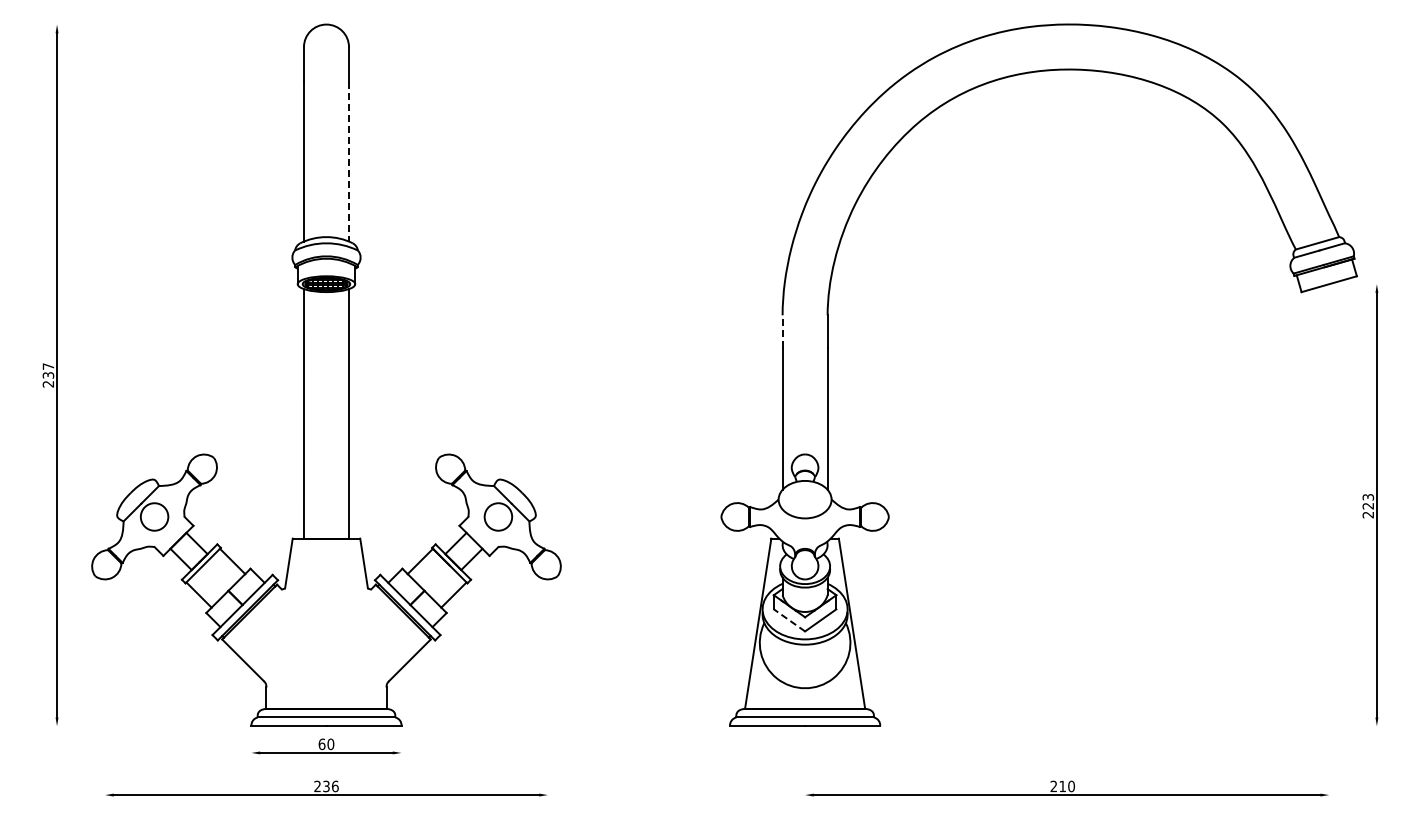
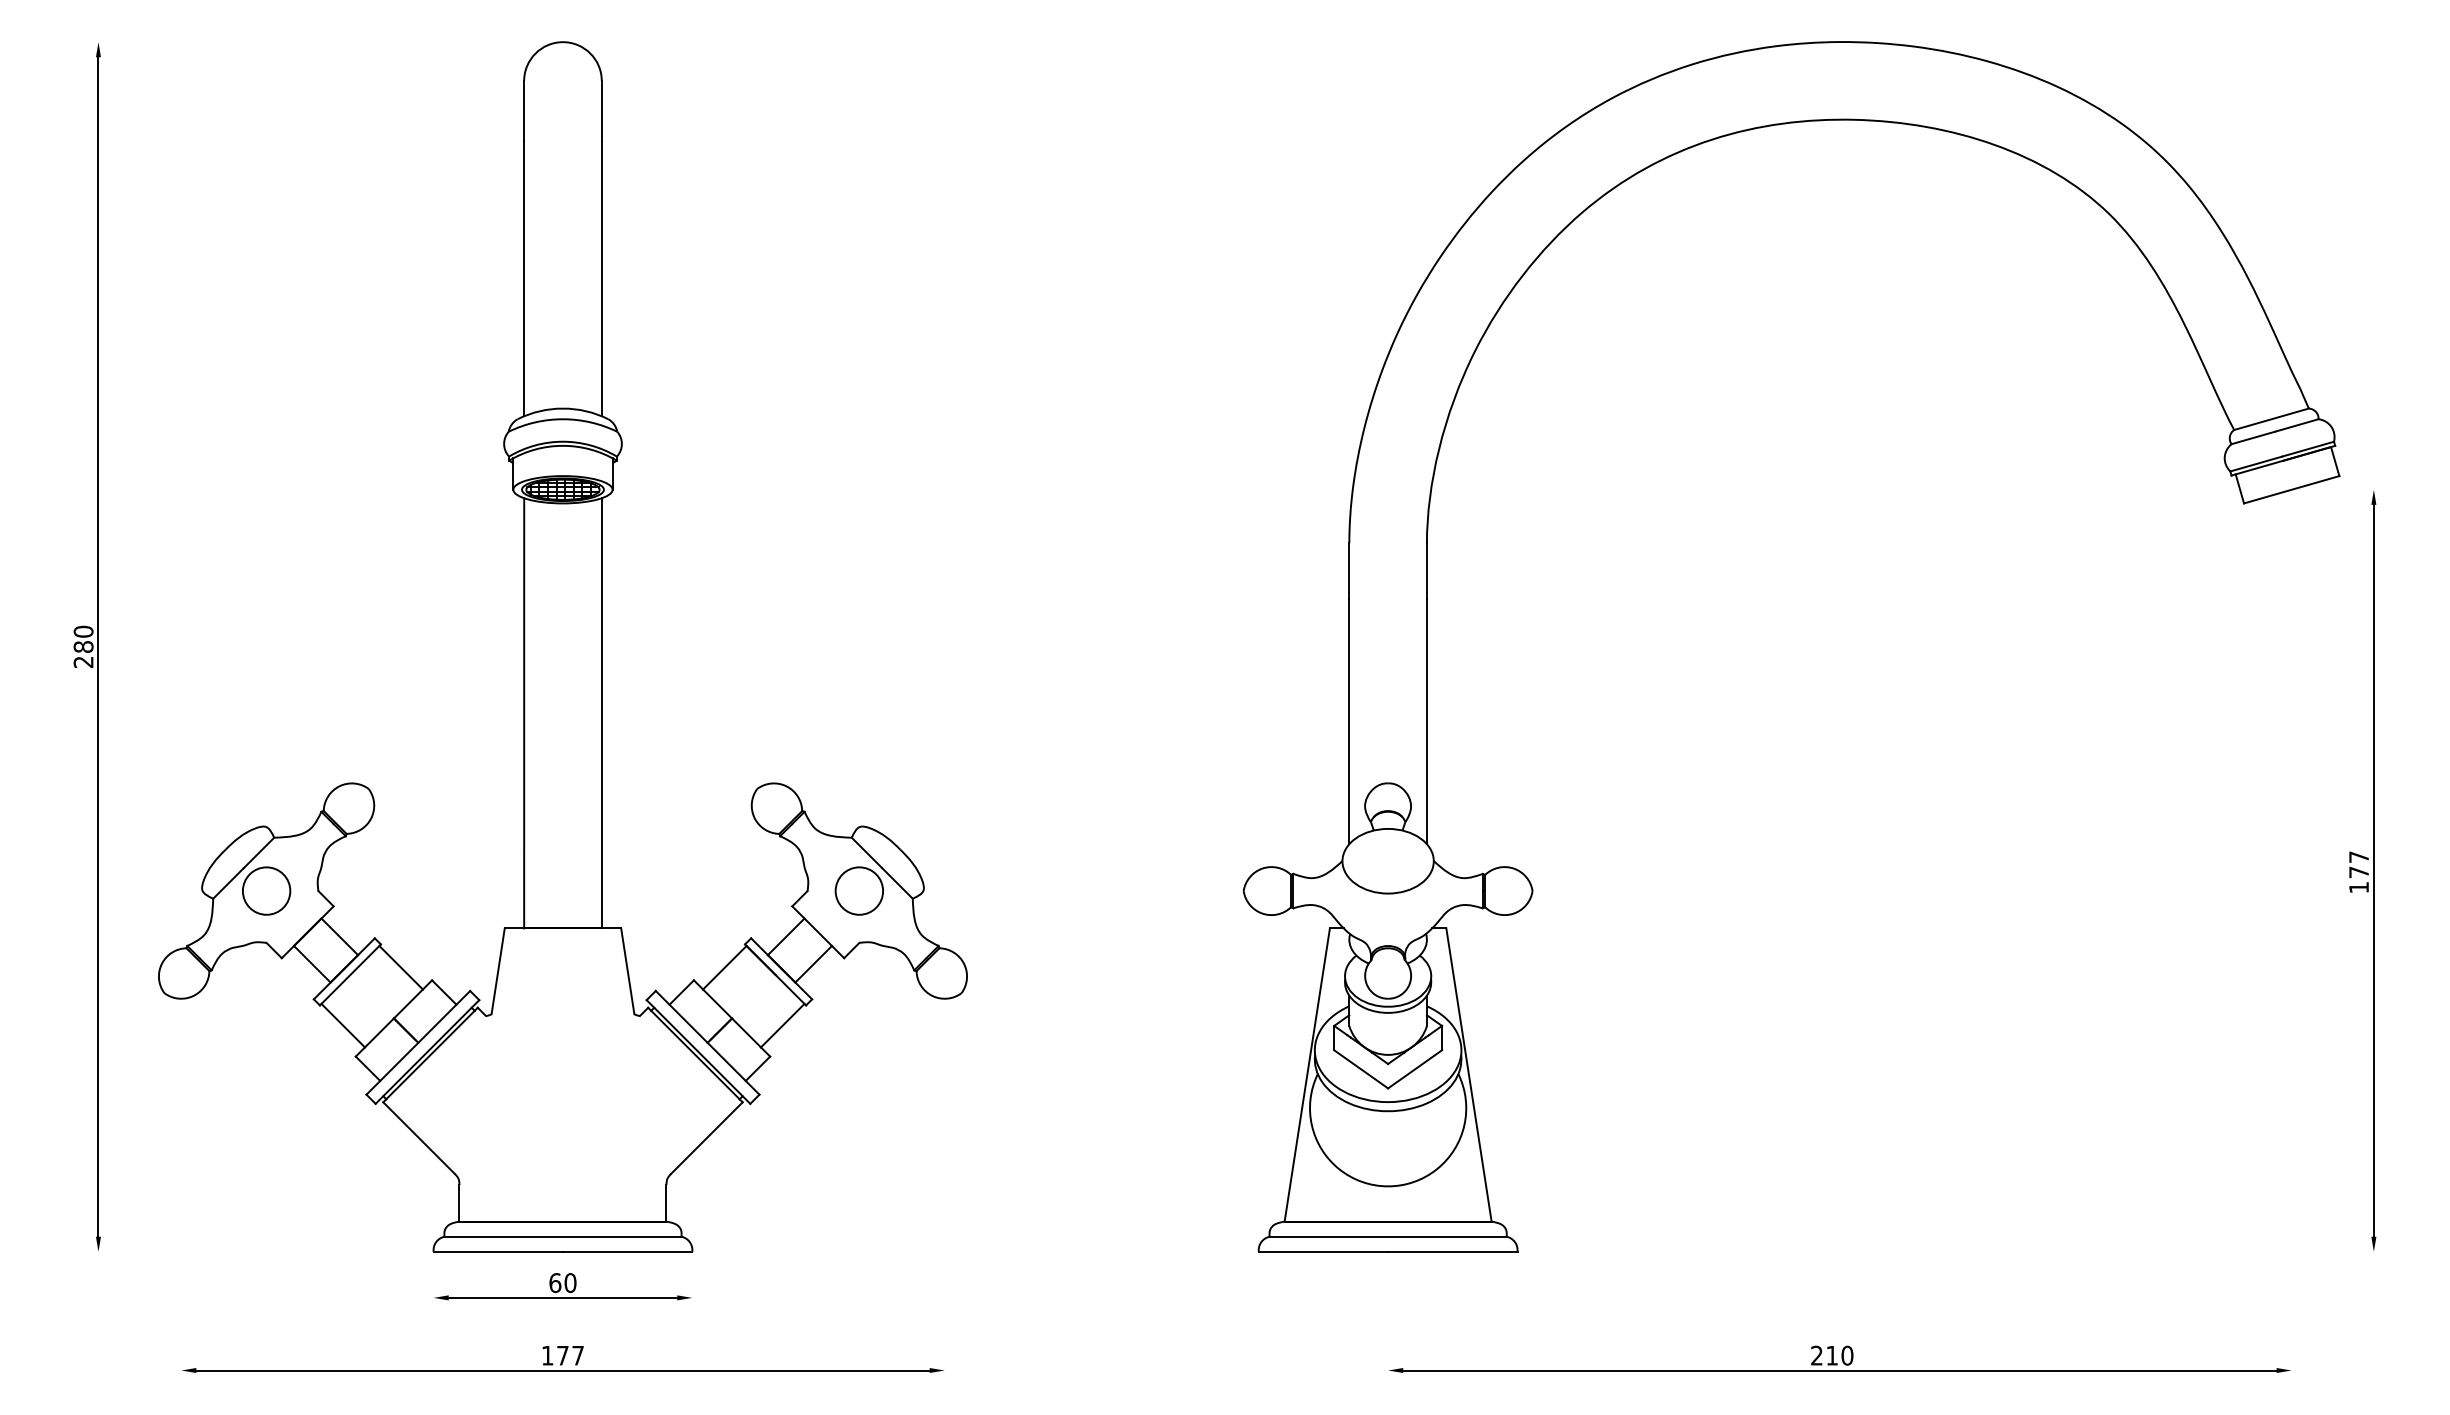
line: (349, 161) -> (602, 278), dashed -> solid
line: (782, 331) -> (1349, 571), dashed -> solid
text: (48, 370) -> (83, 638), 237 -> 280
text: (1368, 506) -> (2359, 873), 223 -> 177
line: (789, 620) -> (1361, 1069), dashed -> solid
text: (326, 786) -> (562, 1355), 236 -> 177

